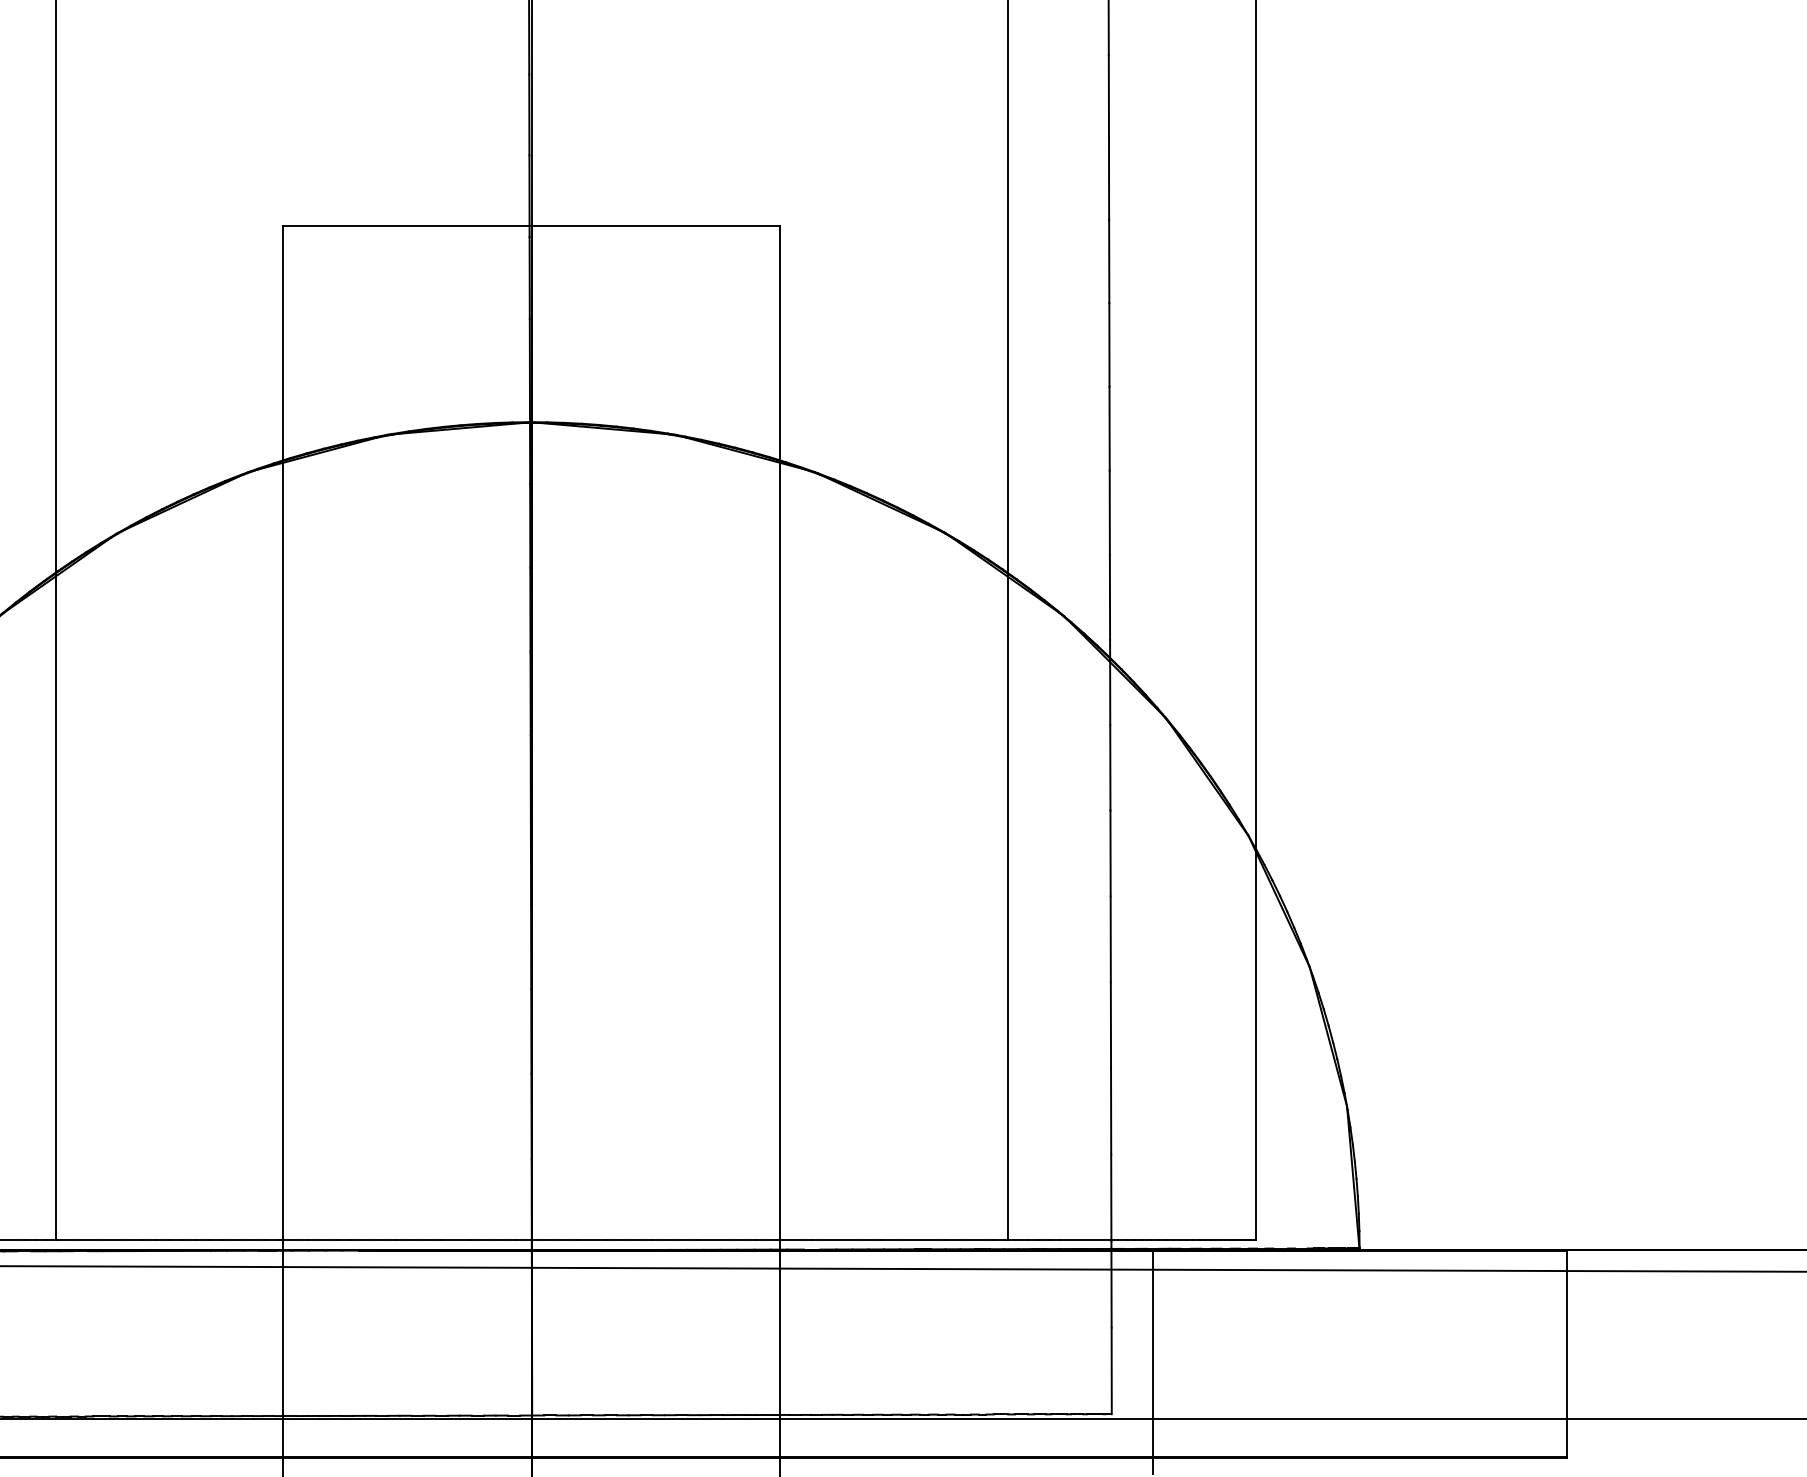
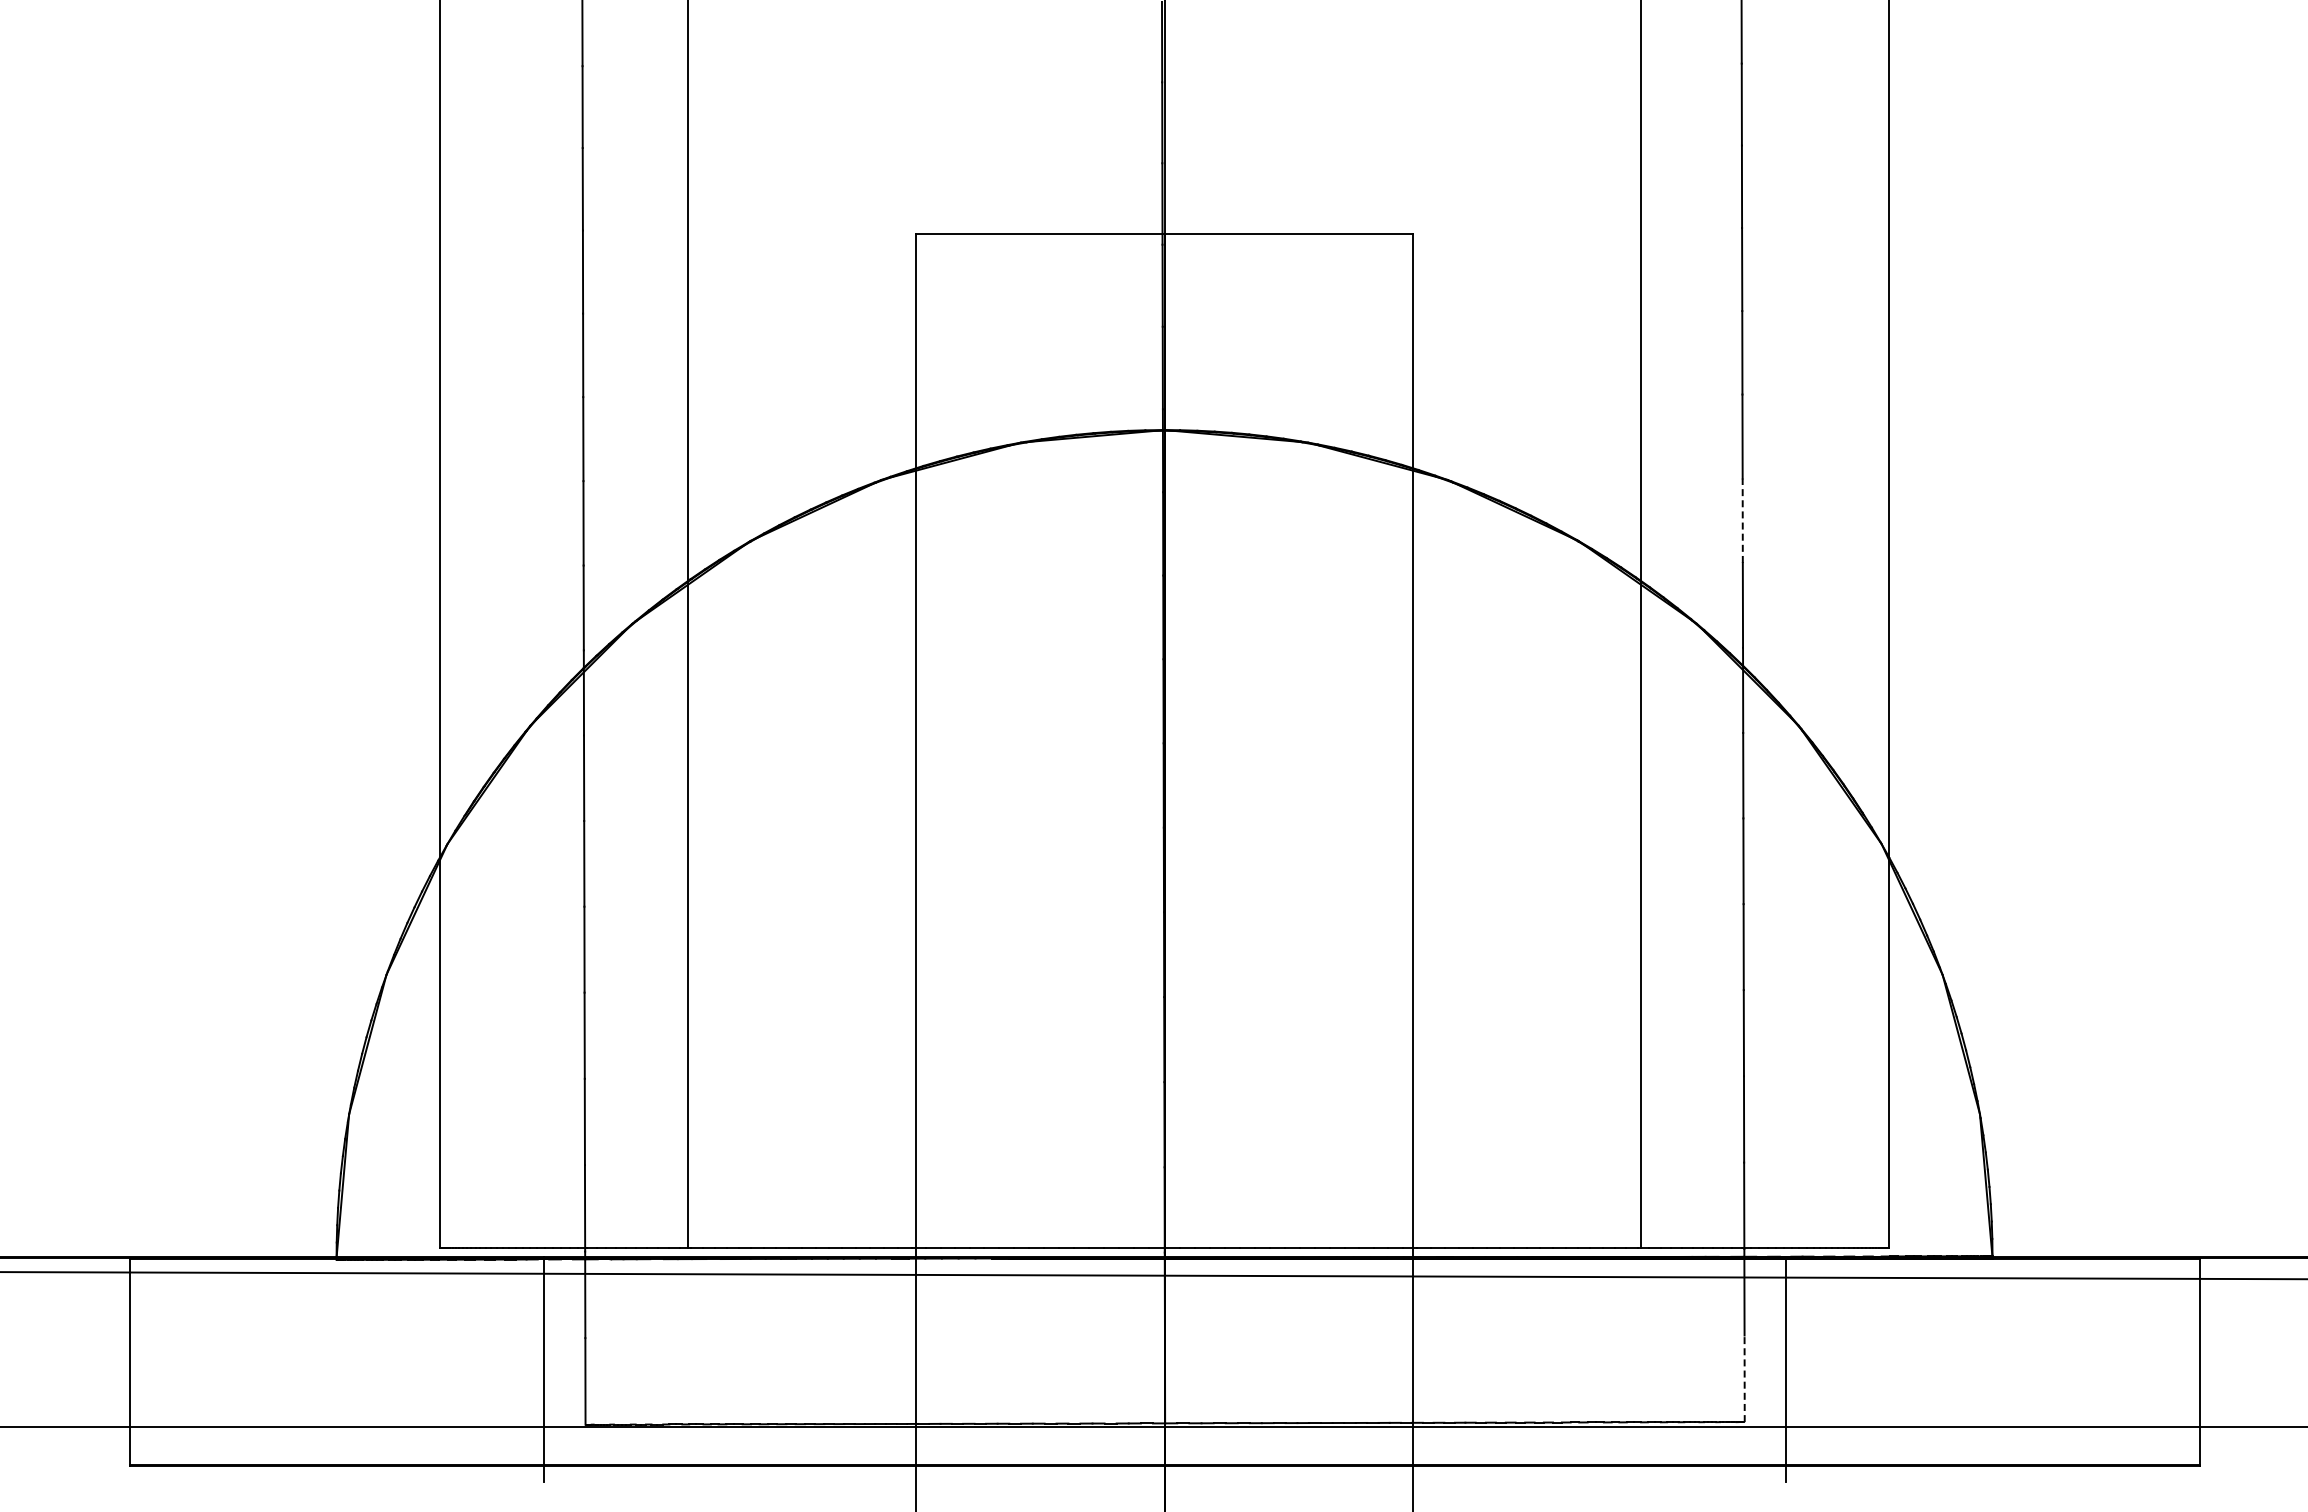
line: (1109, 512) -> (1742, 520), solid -> dashed
line: (1111, 1370) -> (1744, 1378), solid -> dashed

